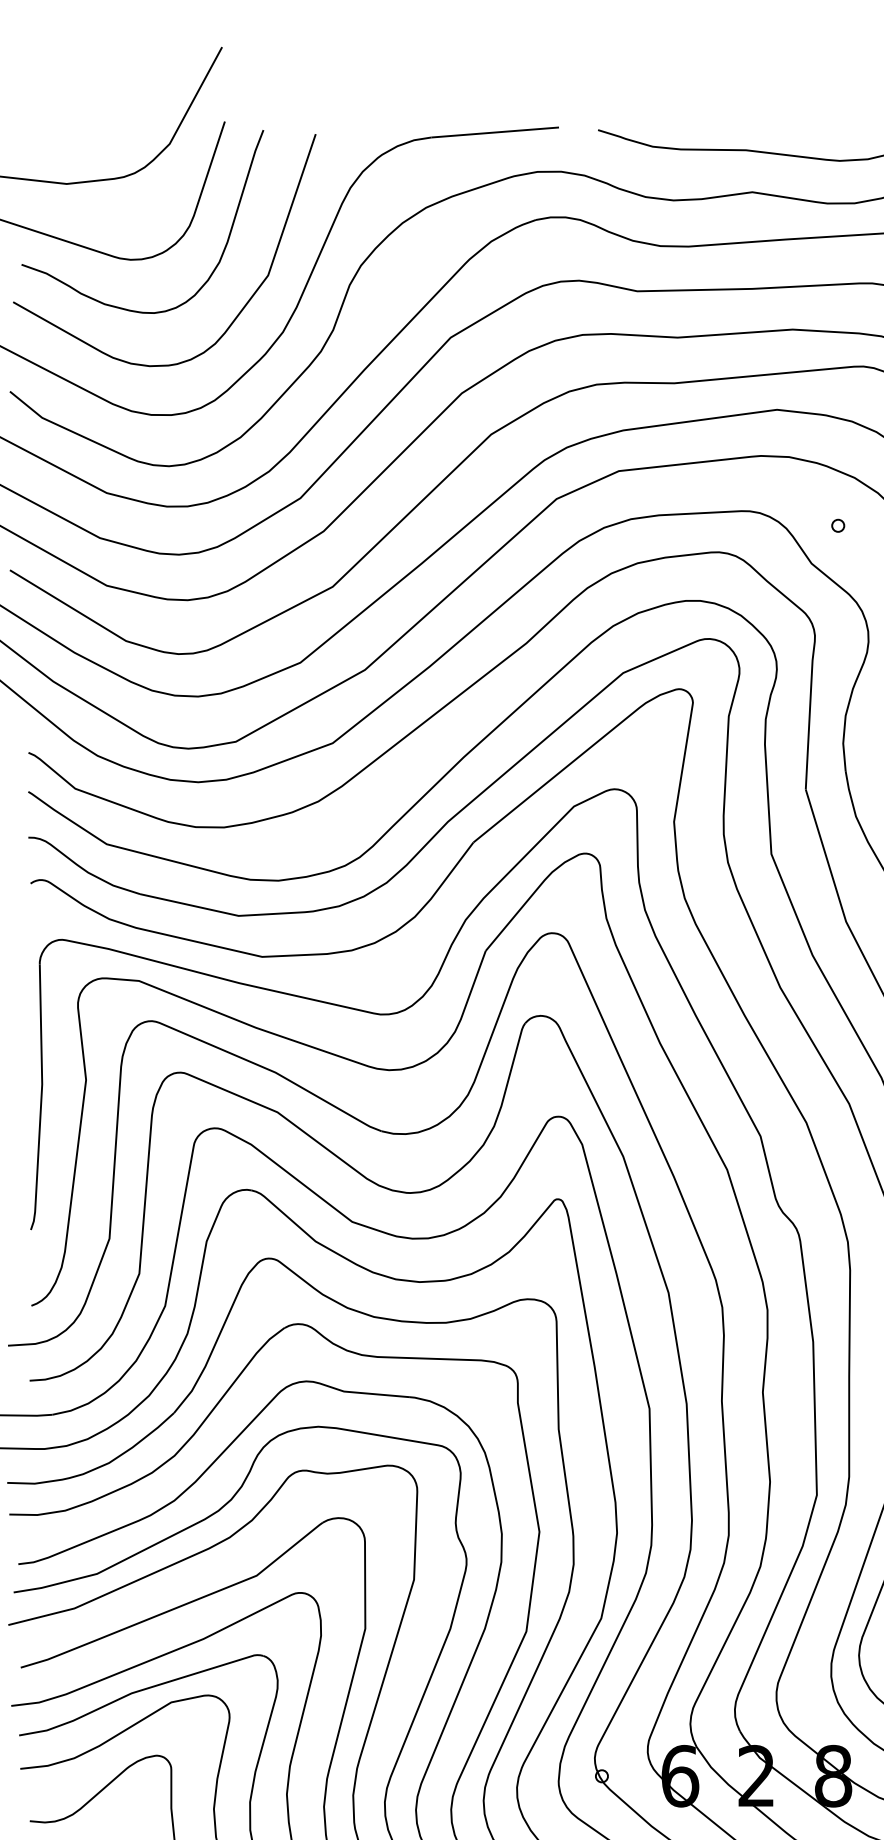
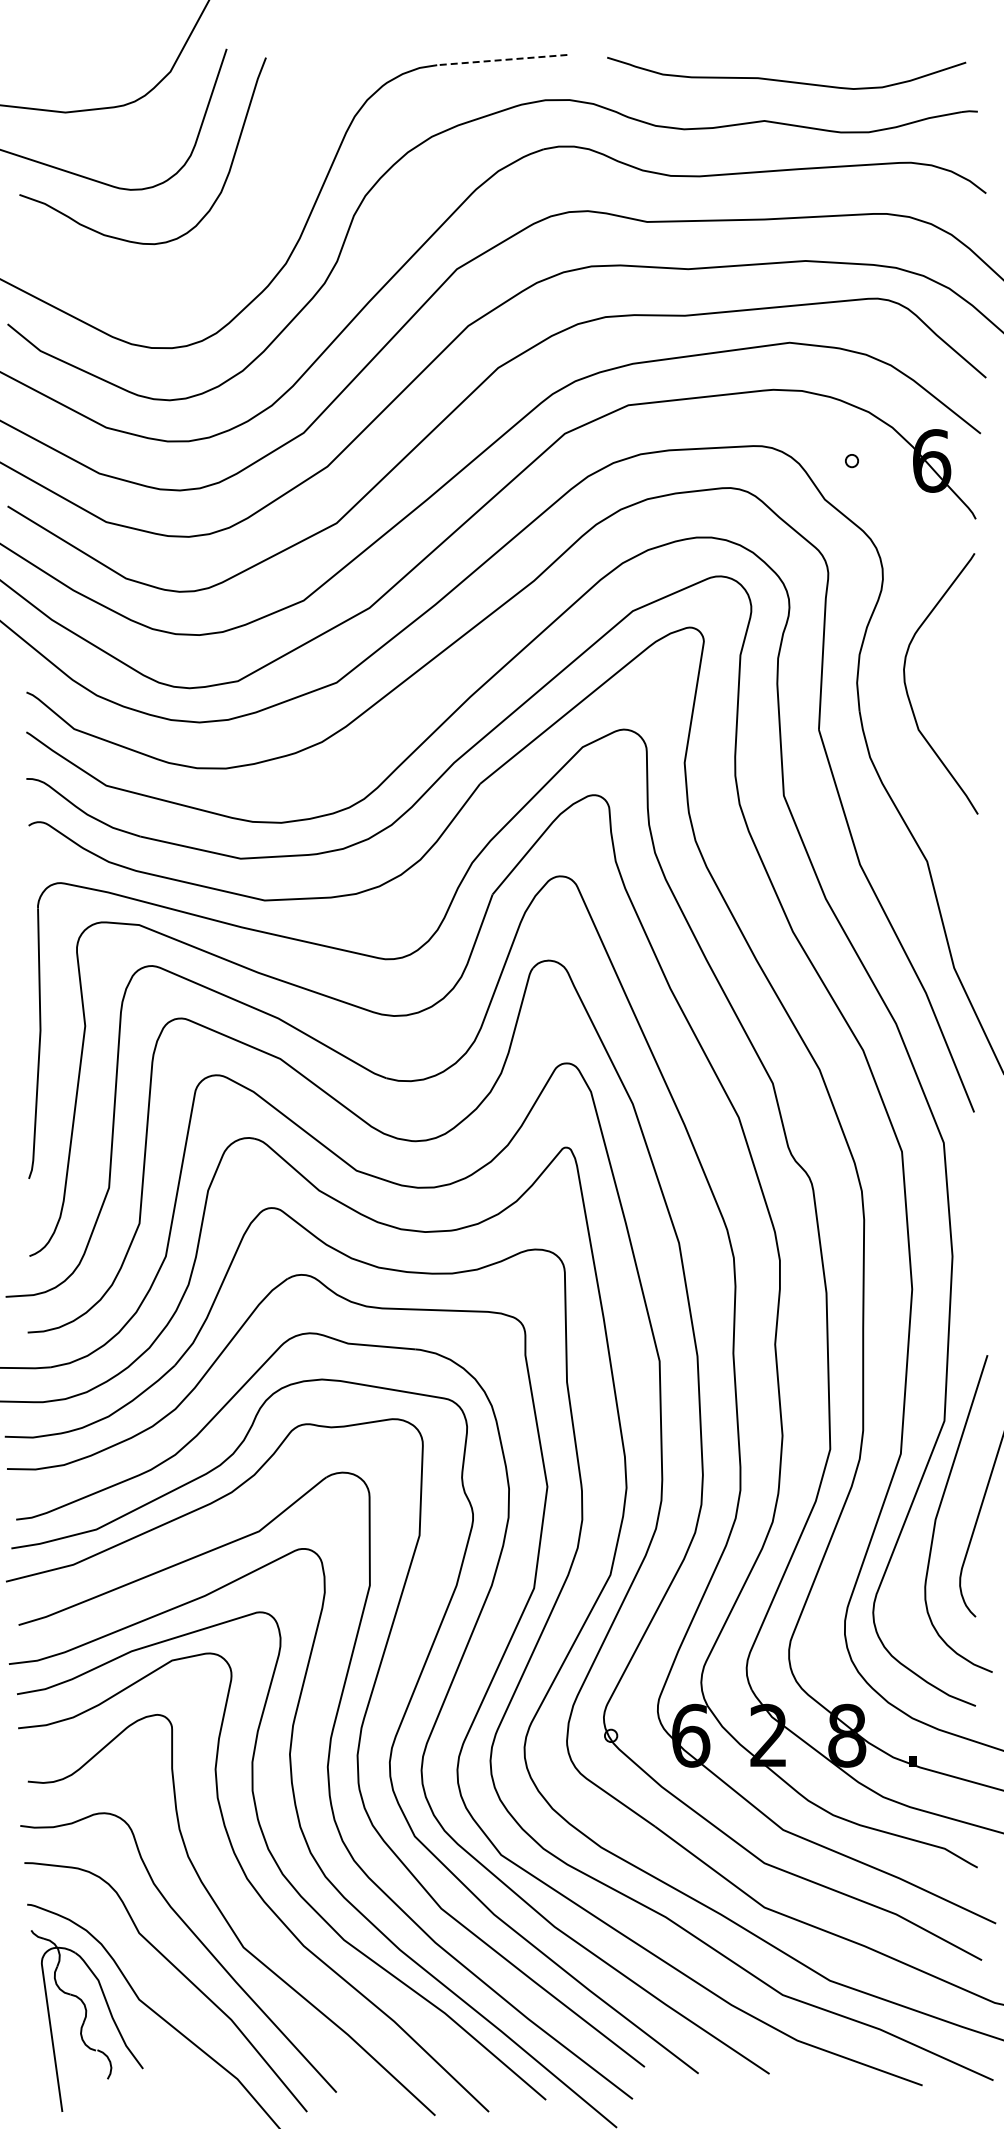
line: (494, 132) -> (501, 60), solid -> dashed
curve: (243, 306) -> (245, 237), removed

